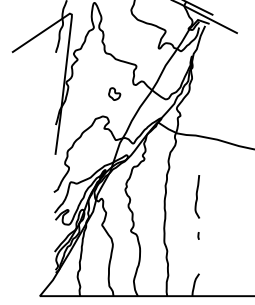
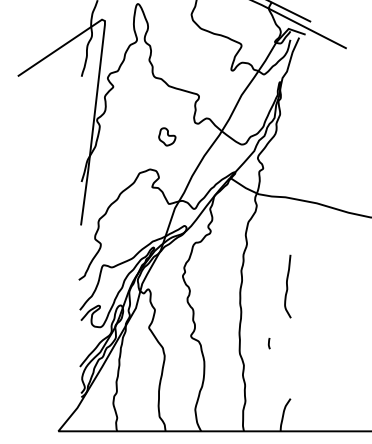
curve: (198, 235) -> (269, 342), moved

